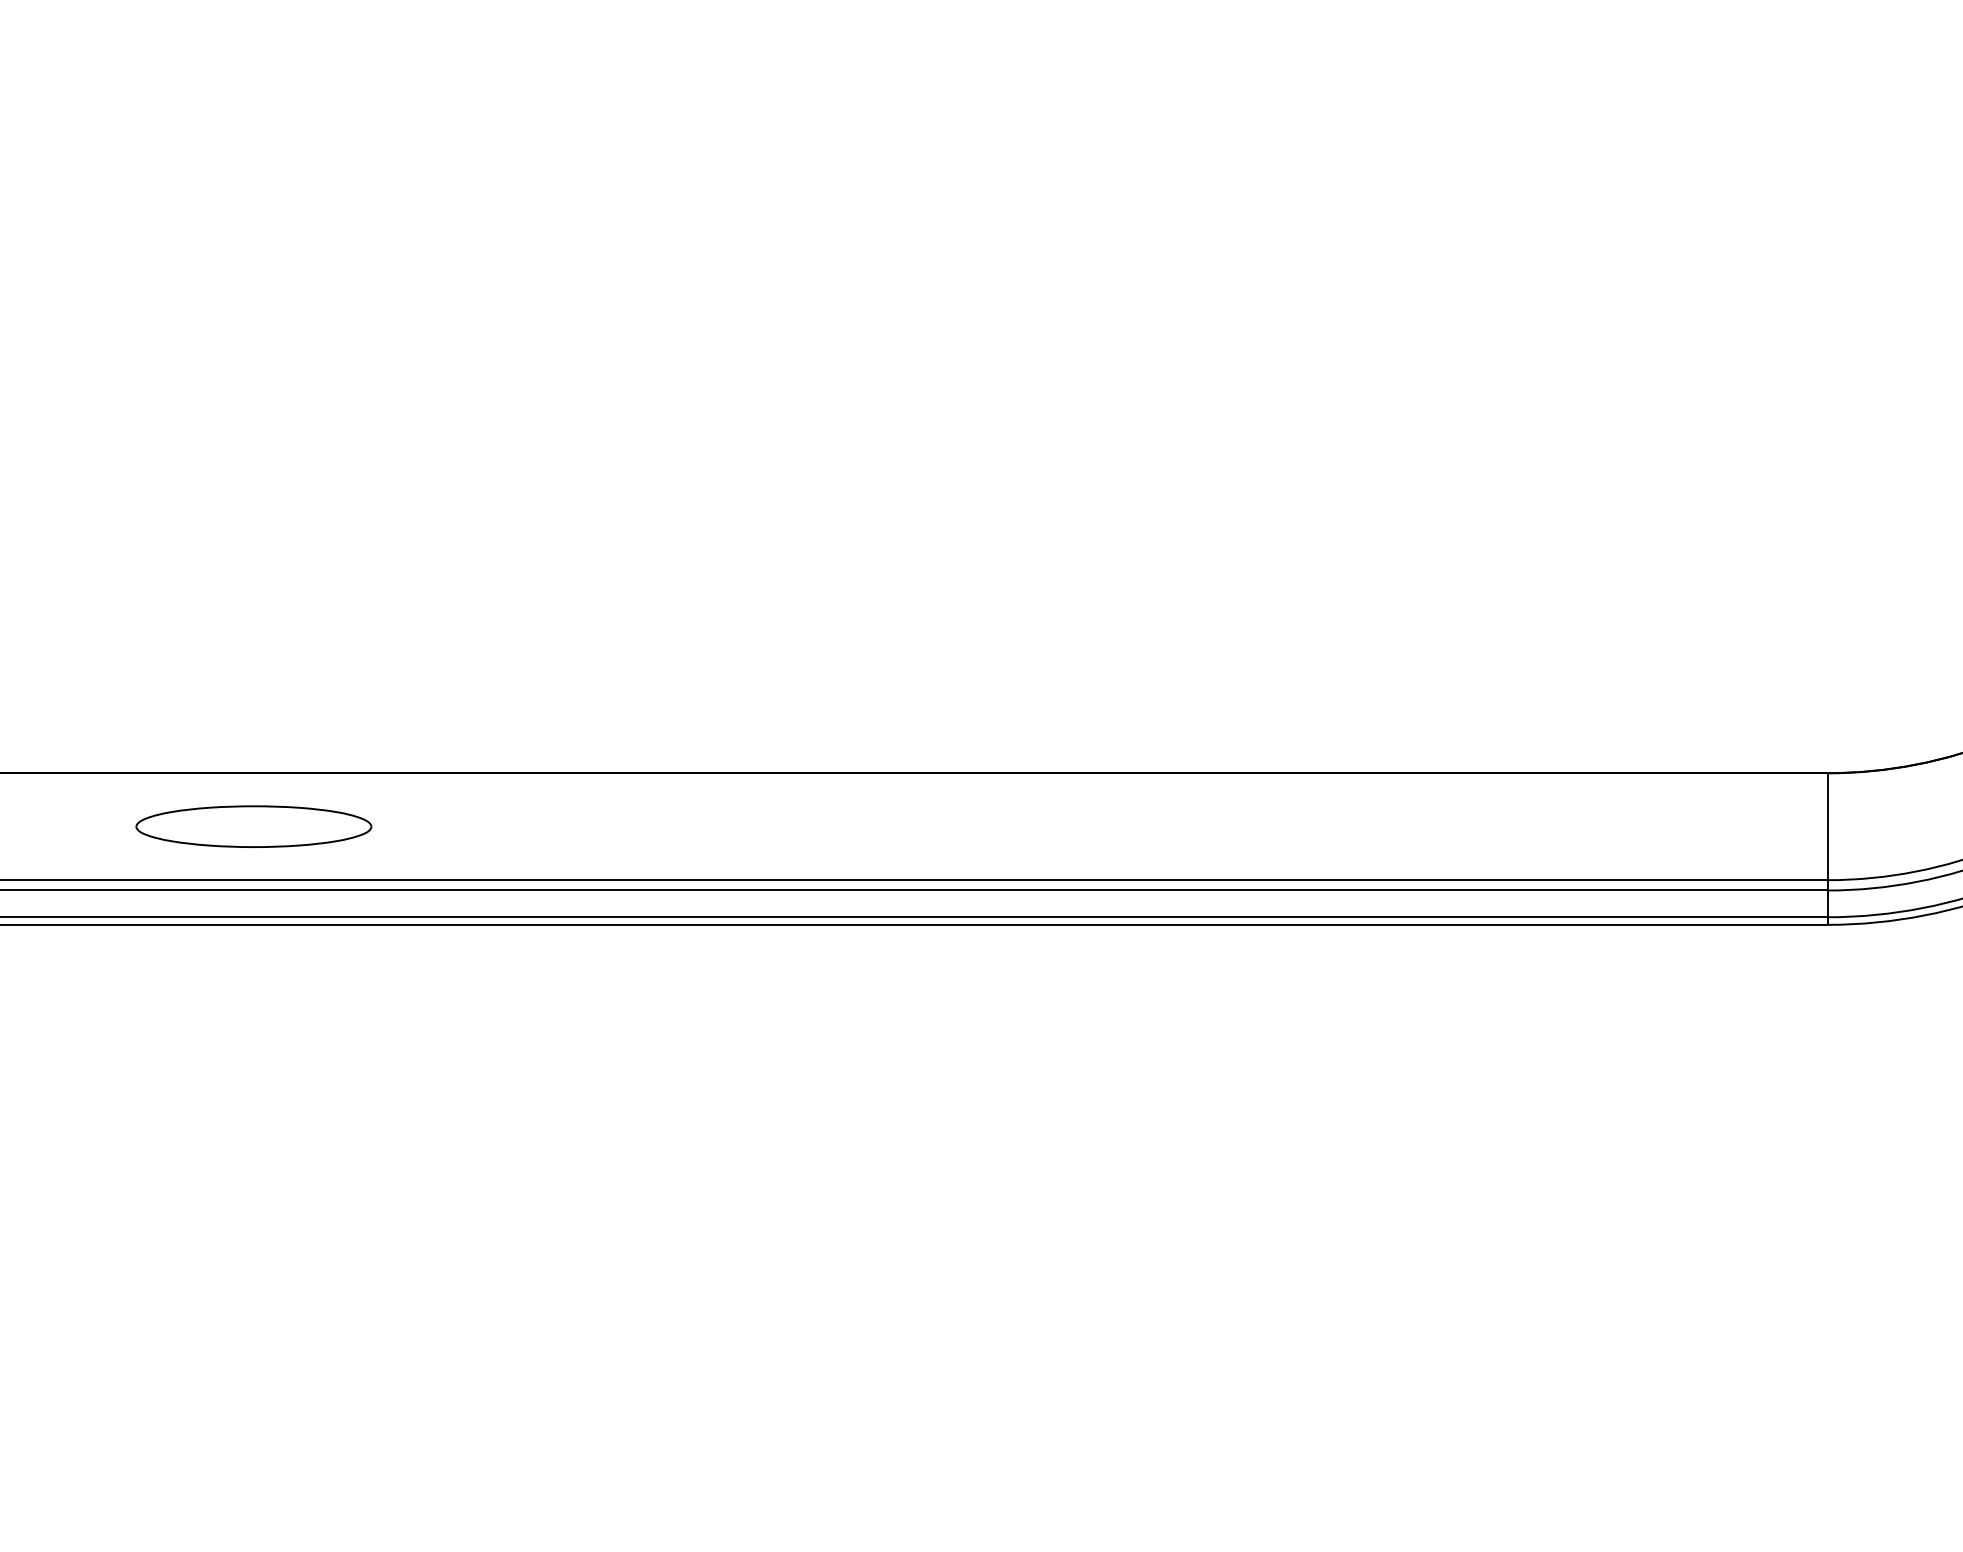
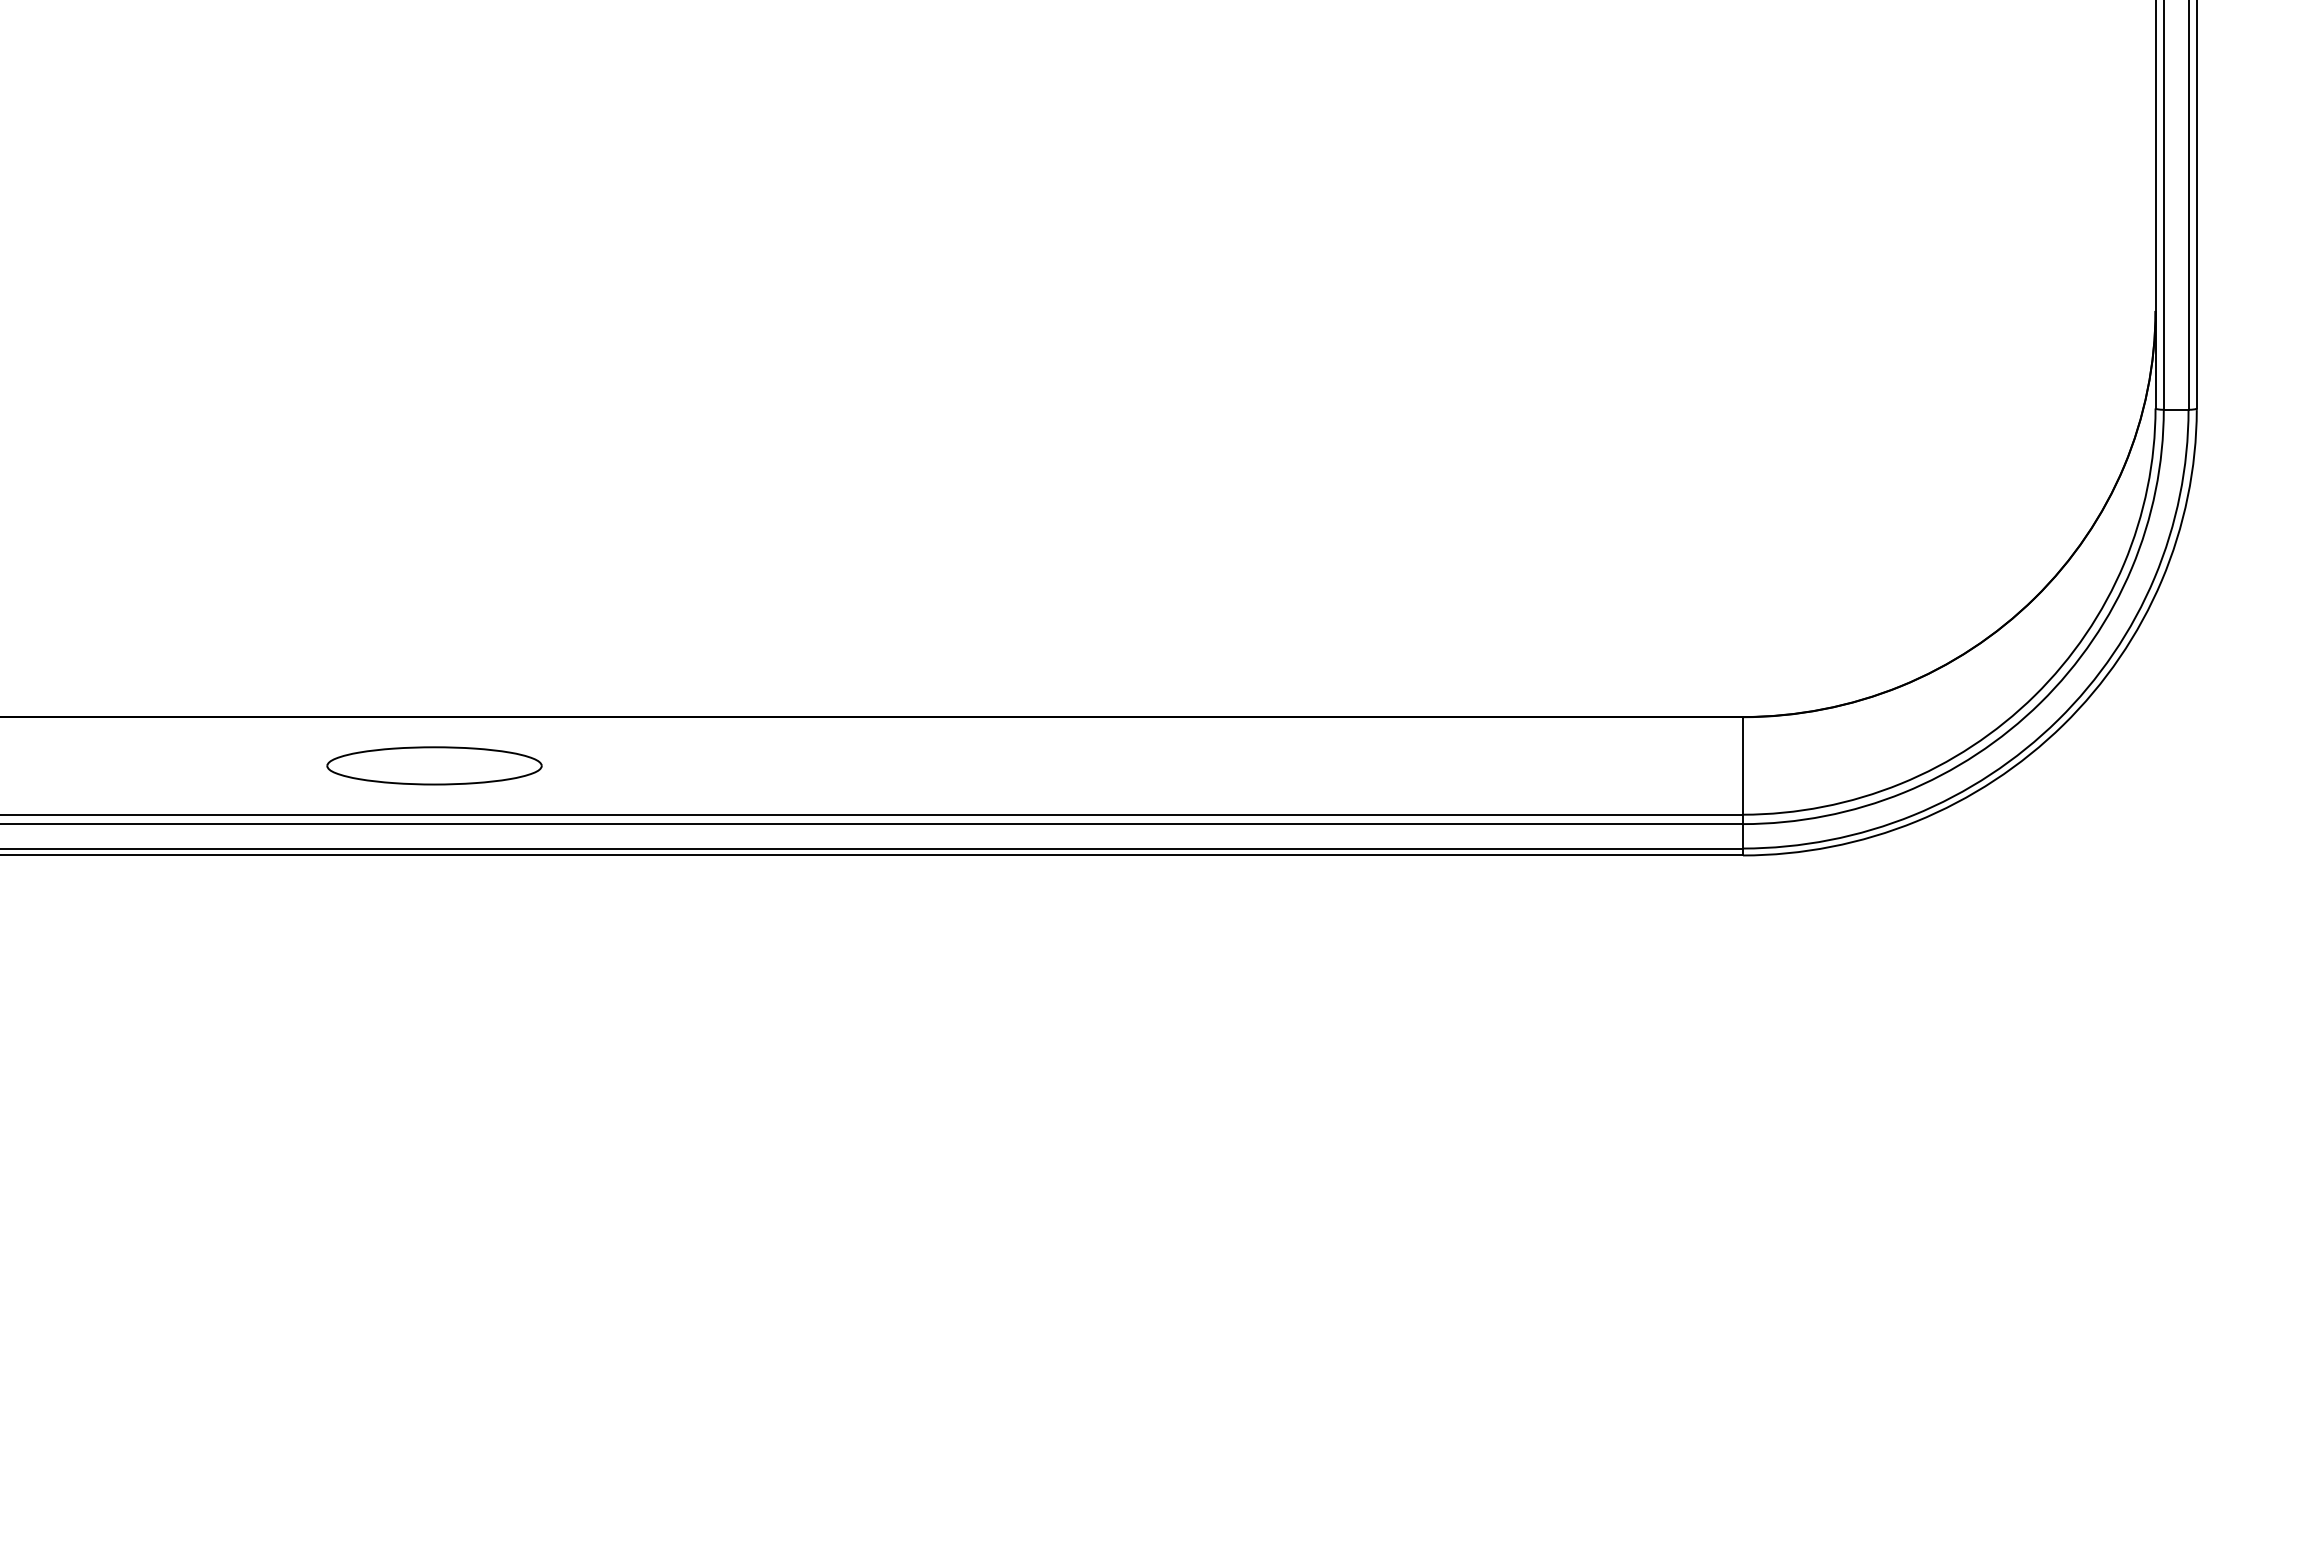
part: (253, 826) -> (434, 765), moved

